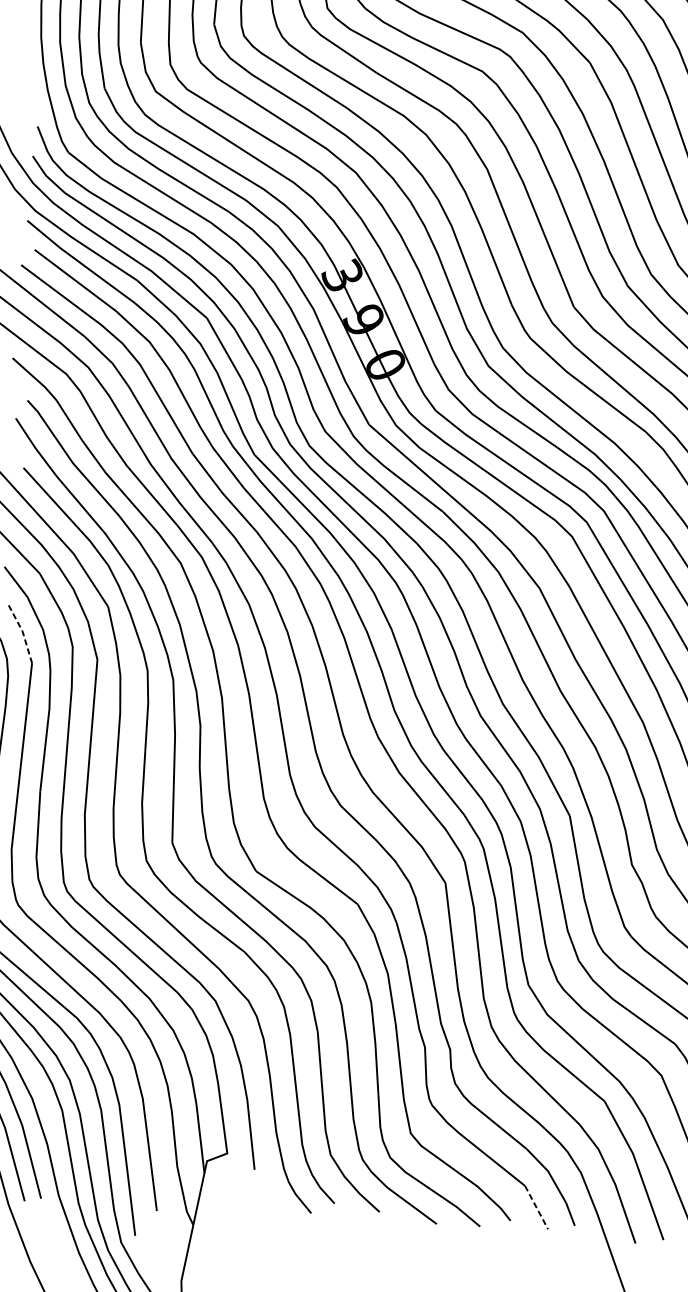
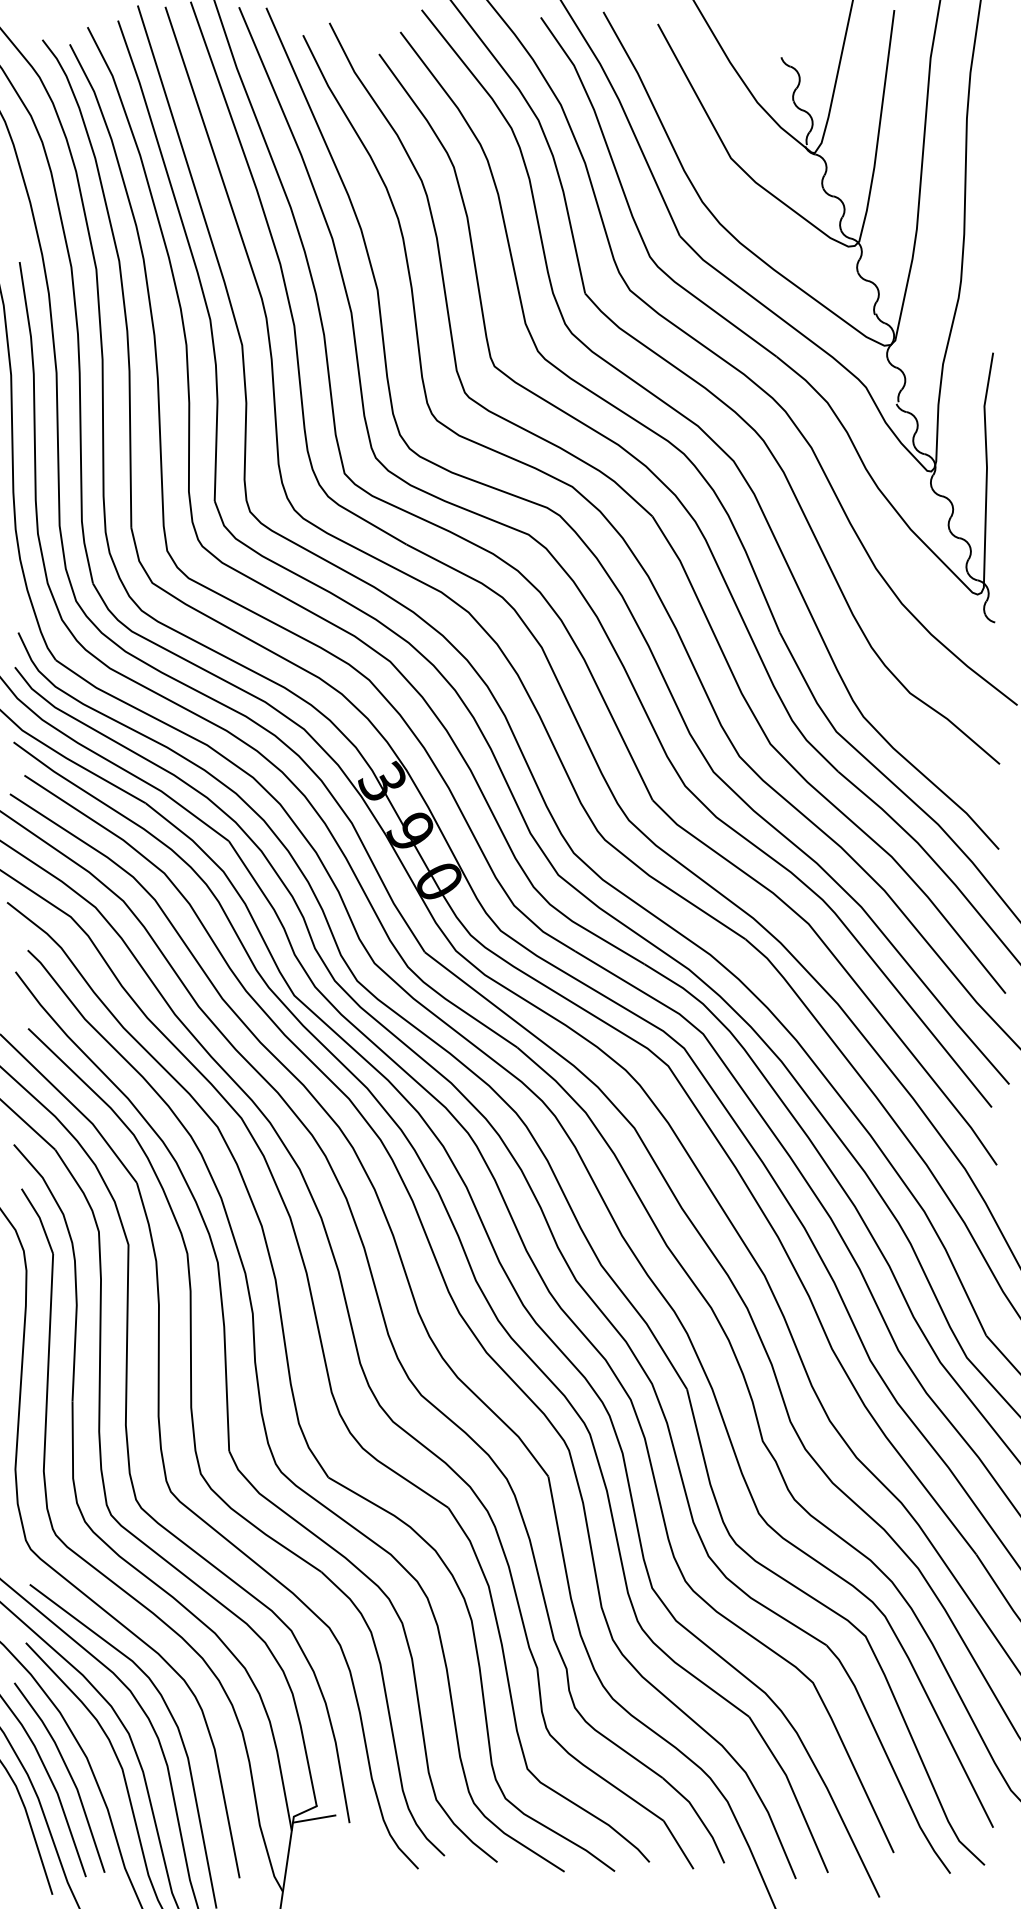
line: (23, 632) -> (40, 1219), dashed -> solid
line: (223, 1163) -> (313, 1818), added
line: (536, 1207) -> (678, 1845), dashed -> solid

